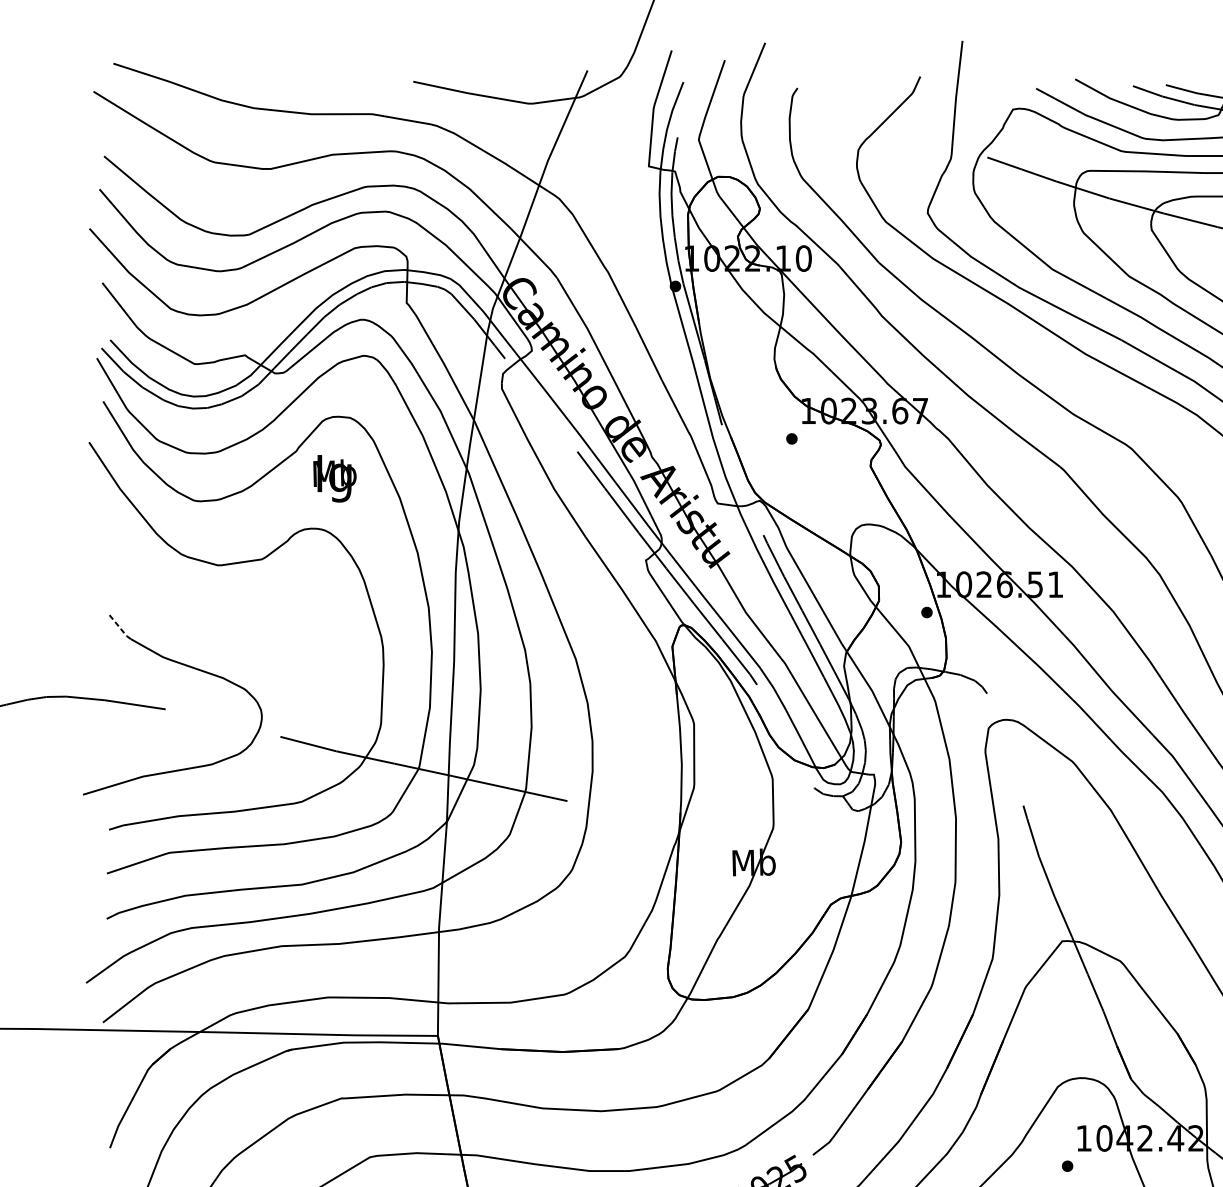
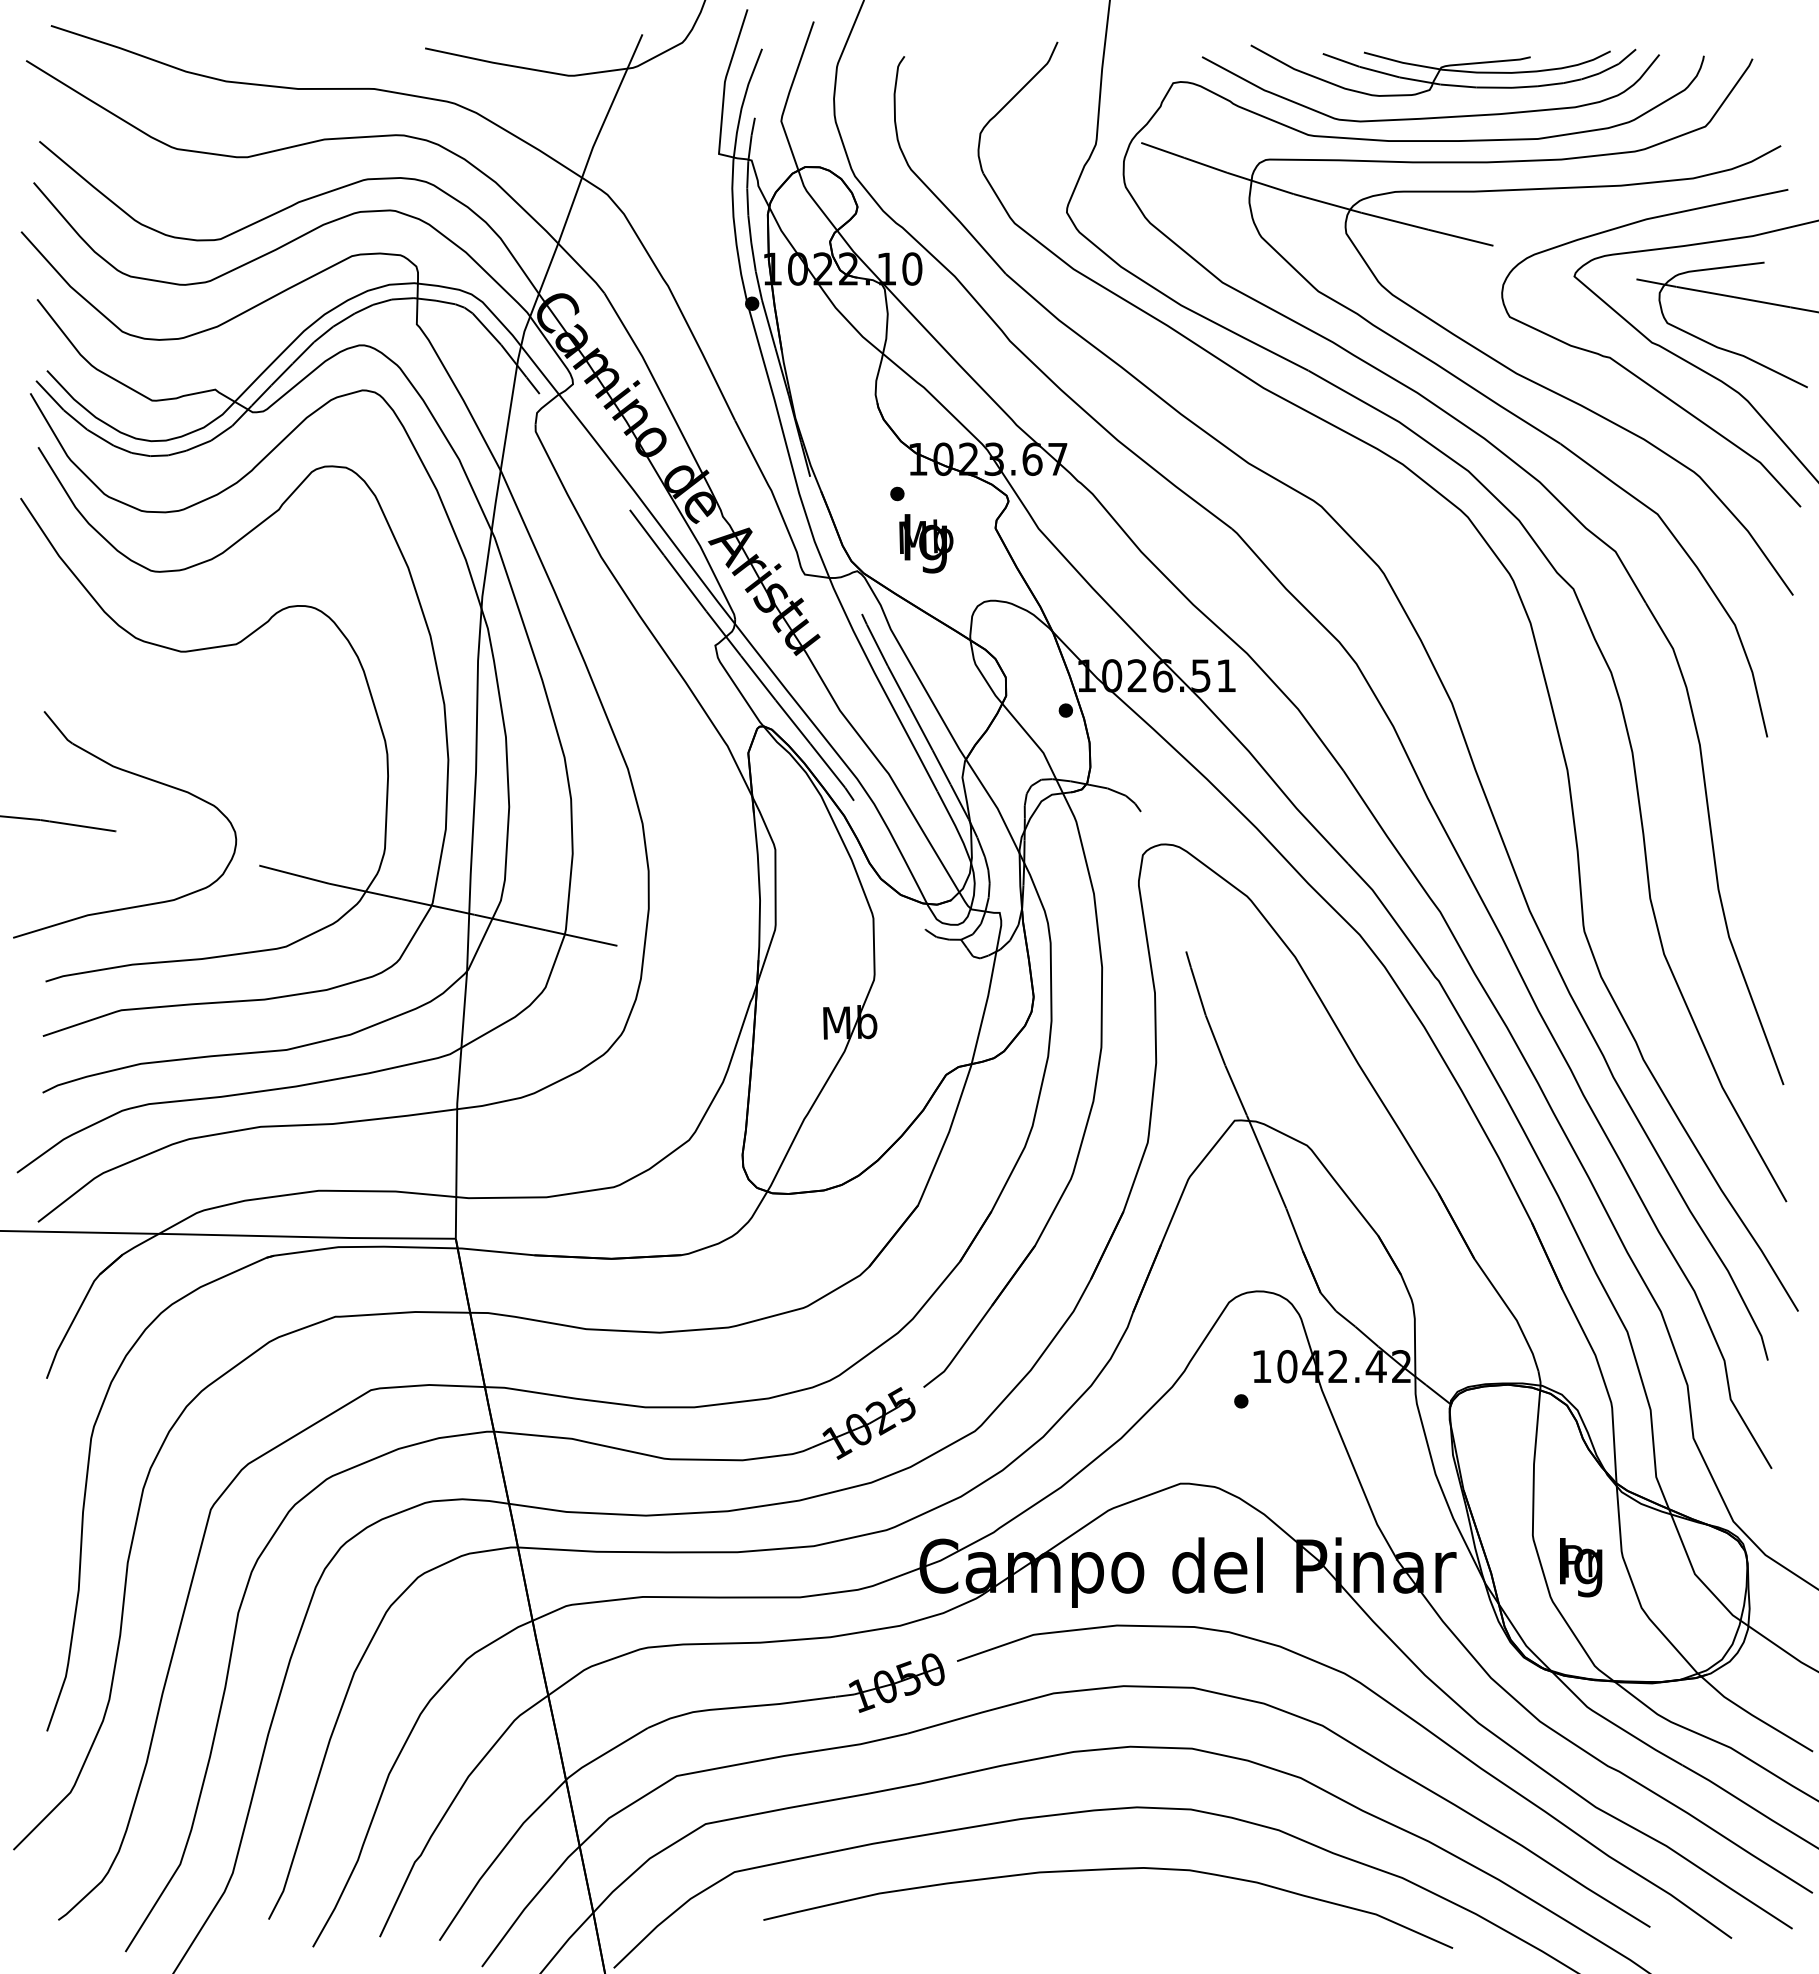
text: (335, 478) -> (926, 543), moved
line: (119, 626) -> (58, 728), dashed -> solid

